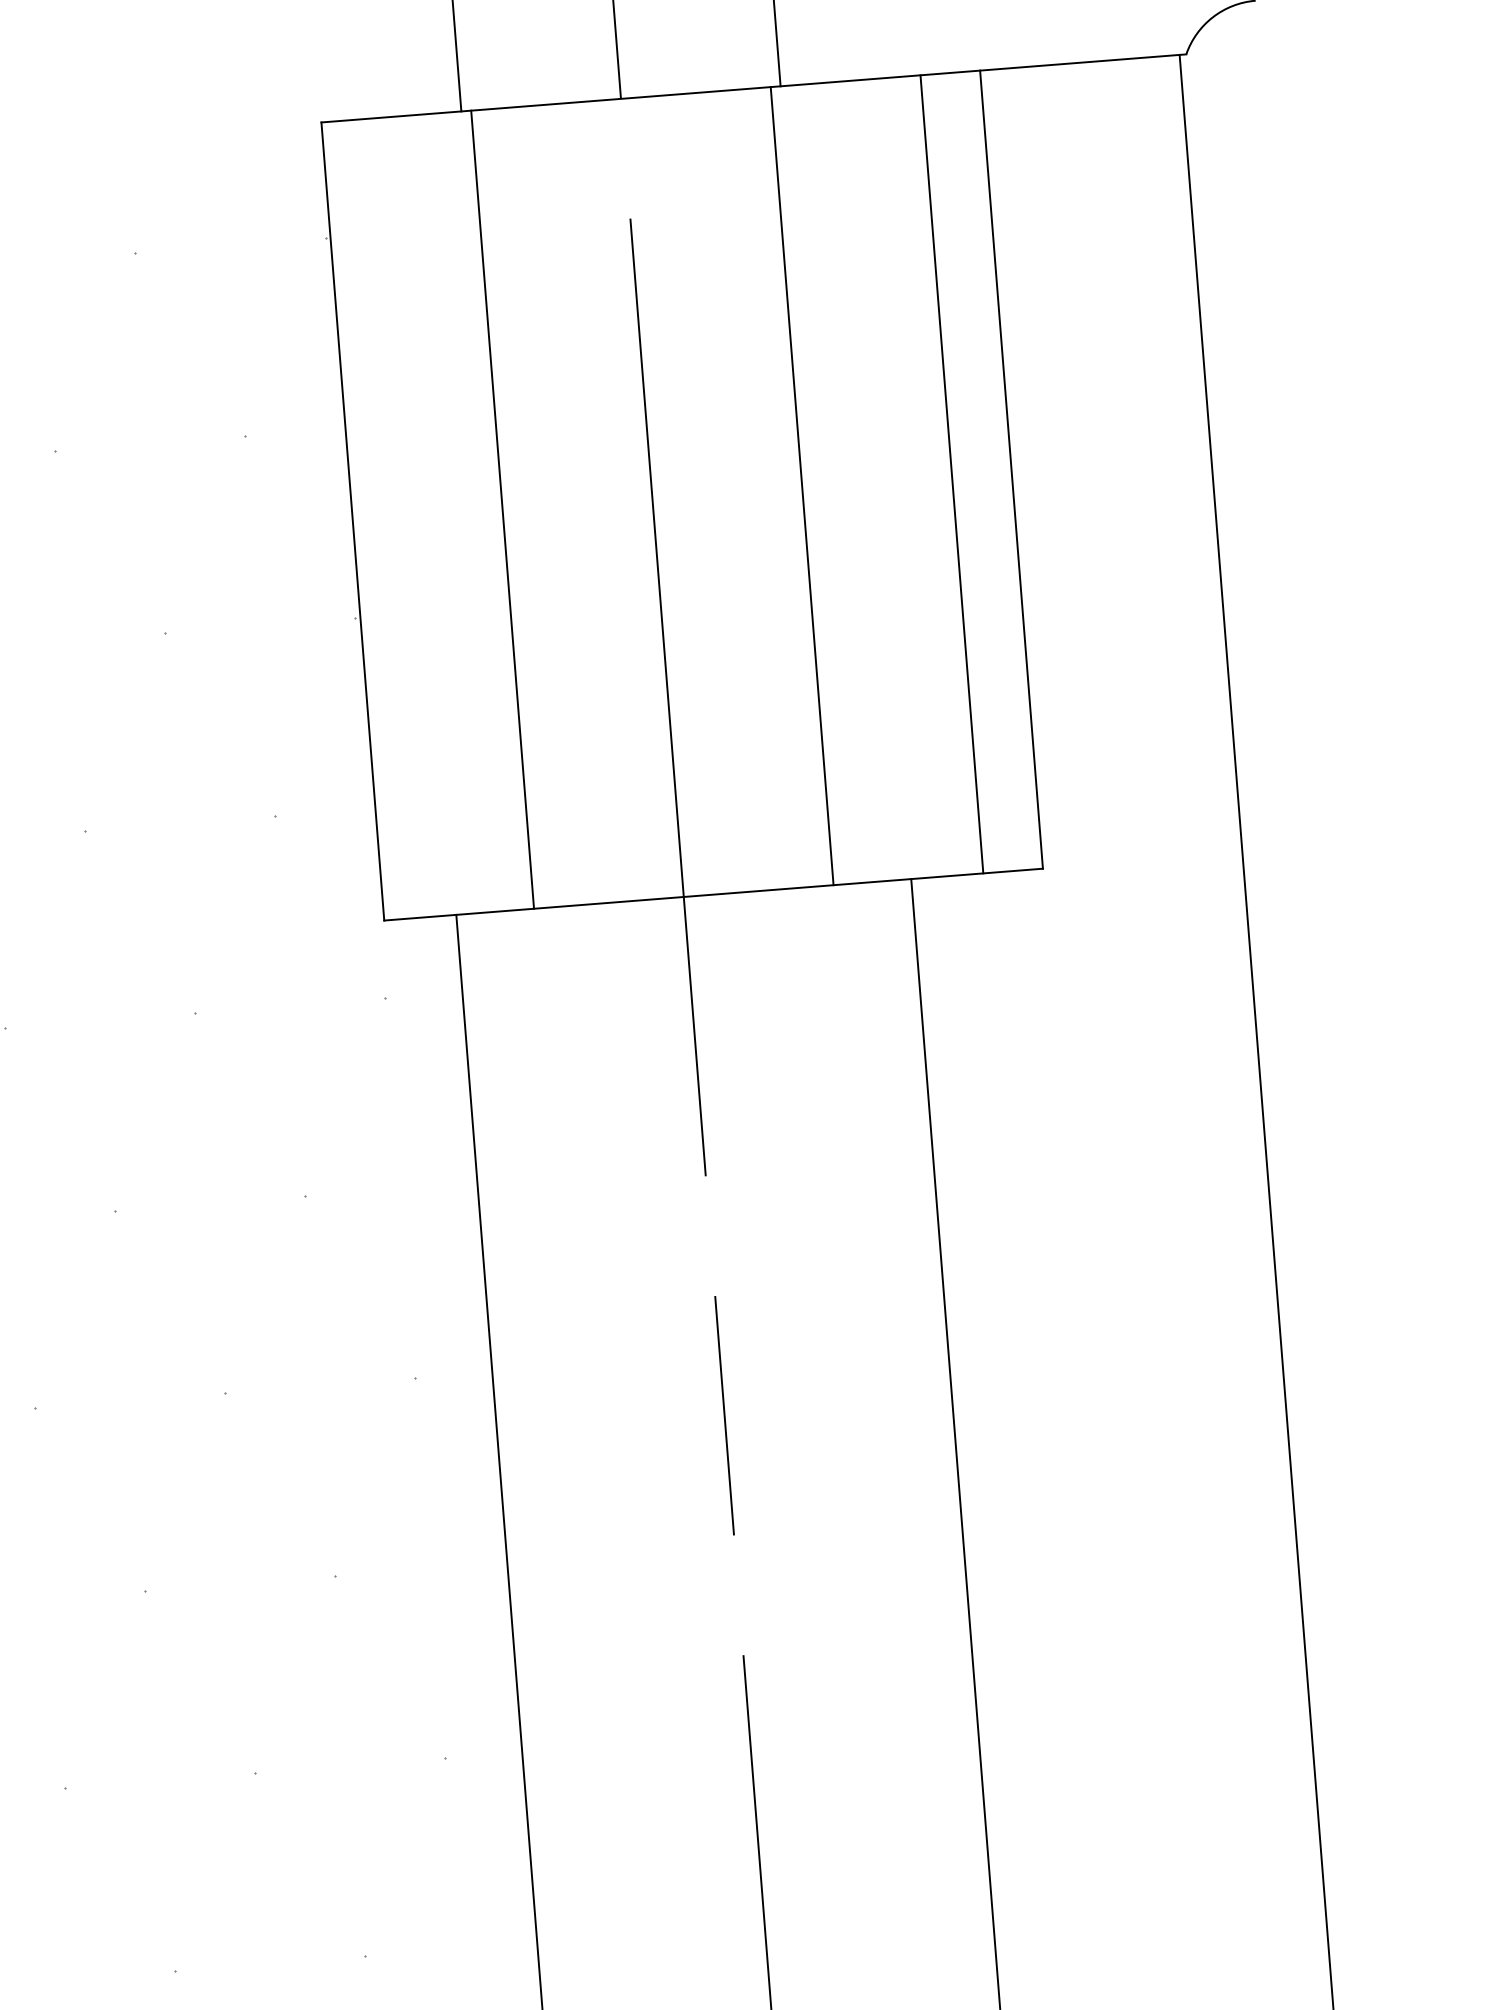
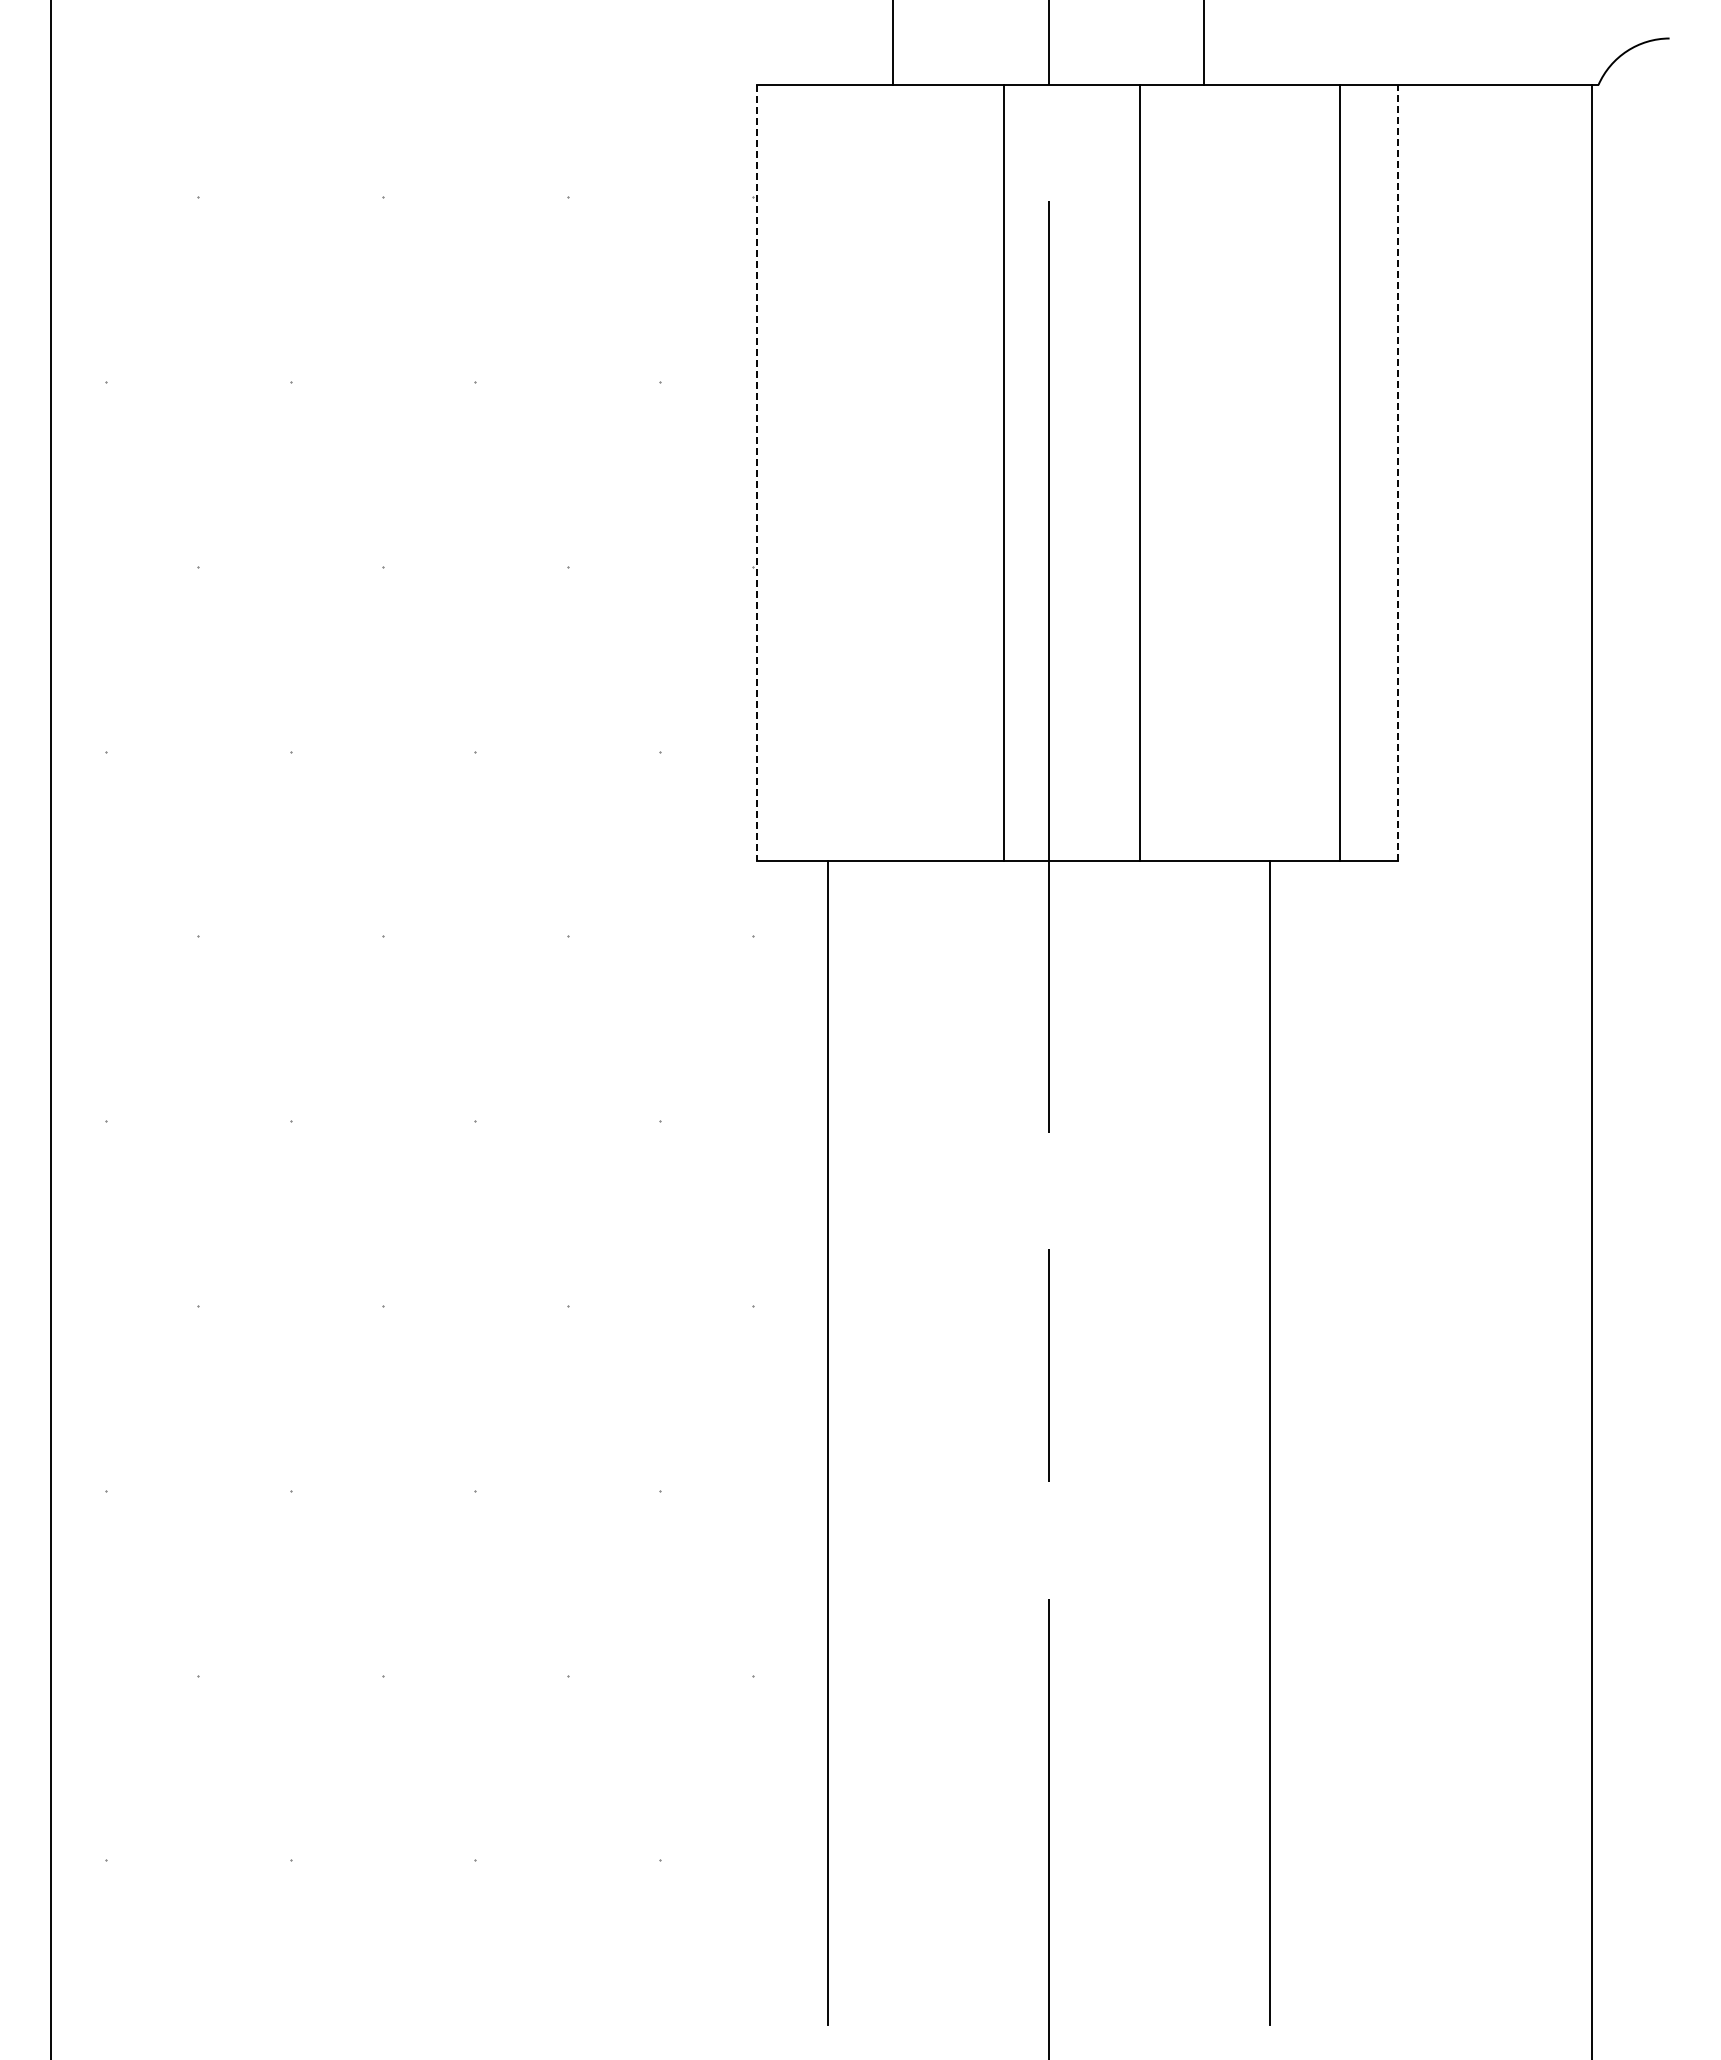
line: (1011, 469) -> (1397, 472), solid -> dashed
line: (802, 486) -> (1140, 473), moved
line: (503, 510) -> (1004, 473), moved
line: (352, 521) -> (757, 473), solid -> dashed

